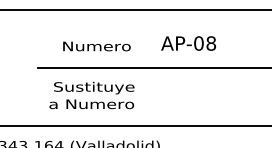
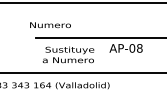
text: (187, 43) -> (125, 48), moved
text: (96, 45) -> (50, 24), moved

